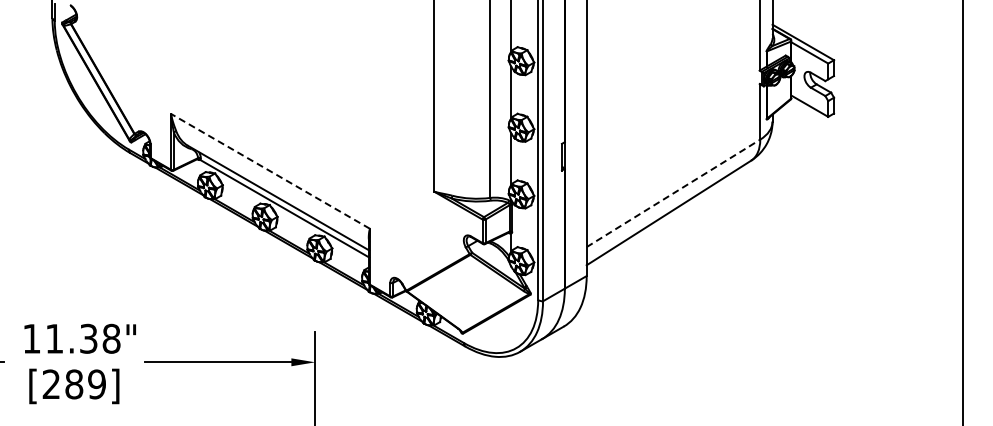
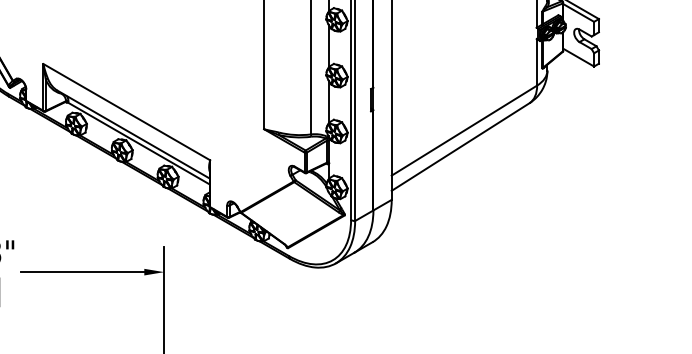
line: (270, 171) -> (126, 112), dashed -> solid
line: (673, 193) -> (464, 130), dashed -> solid

